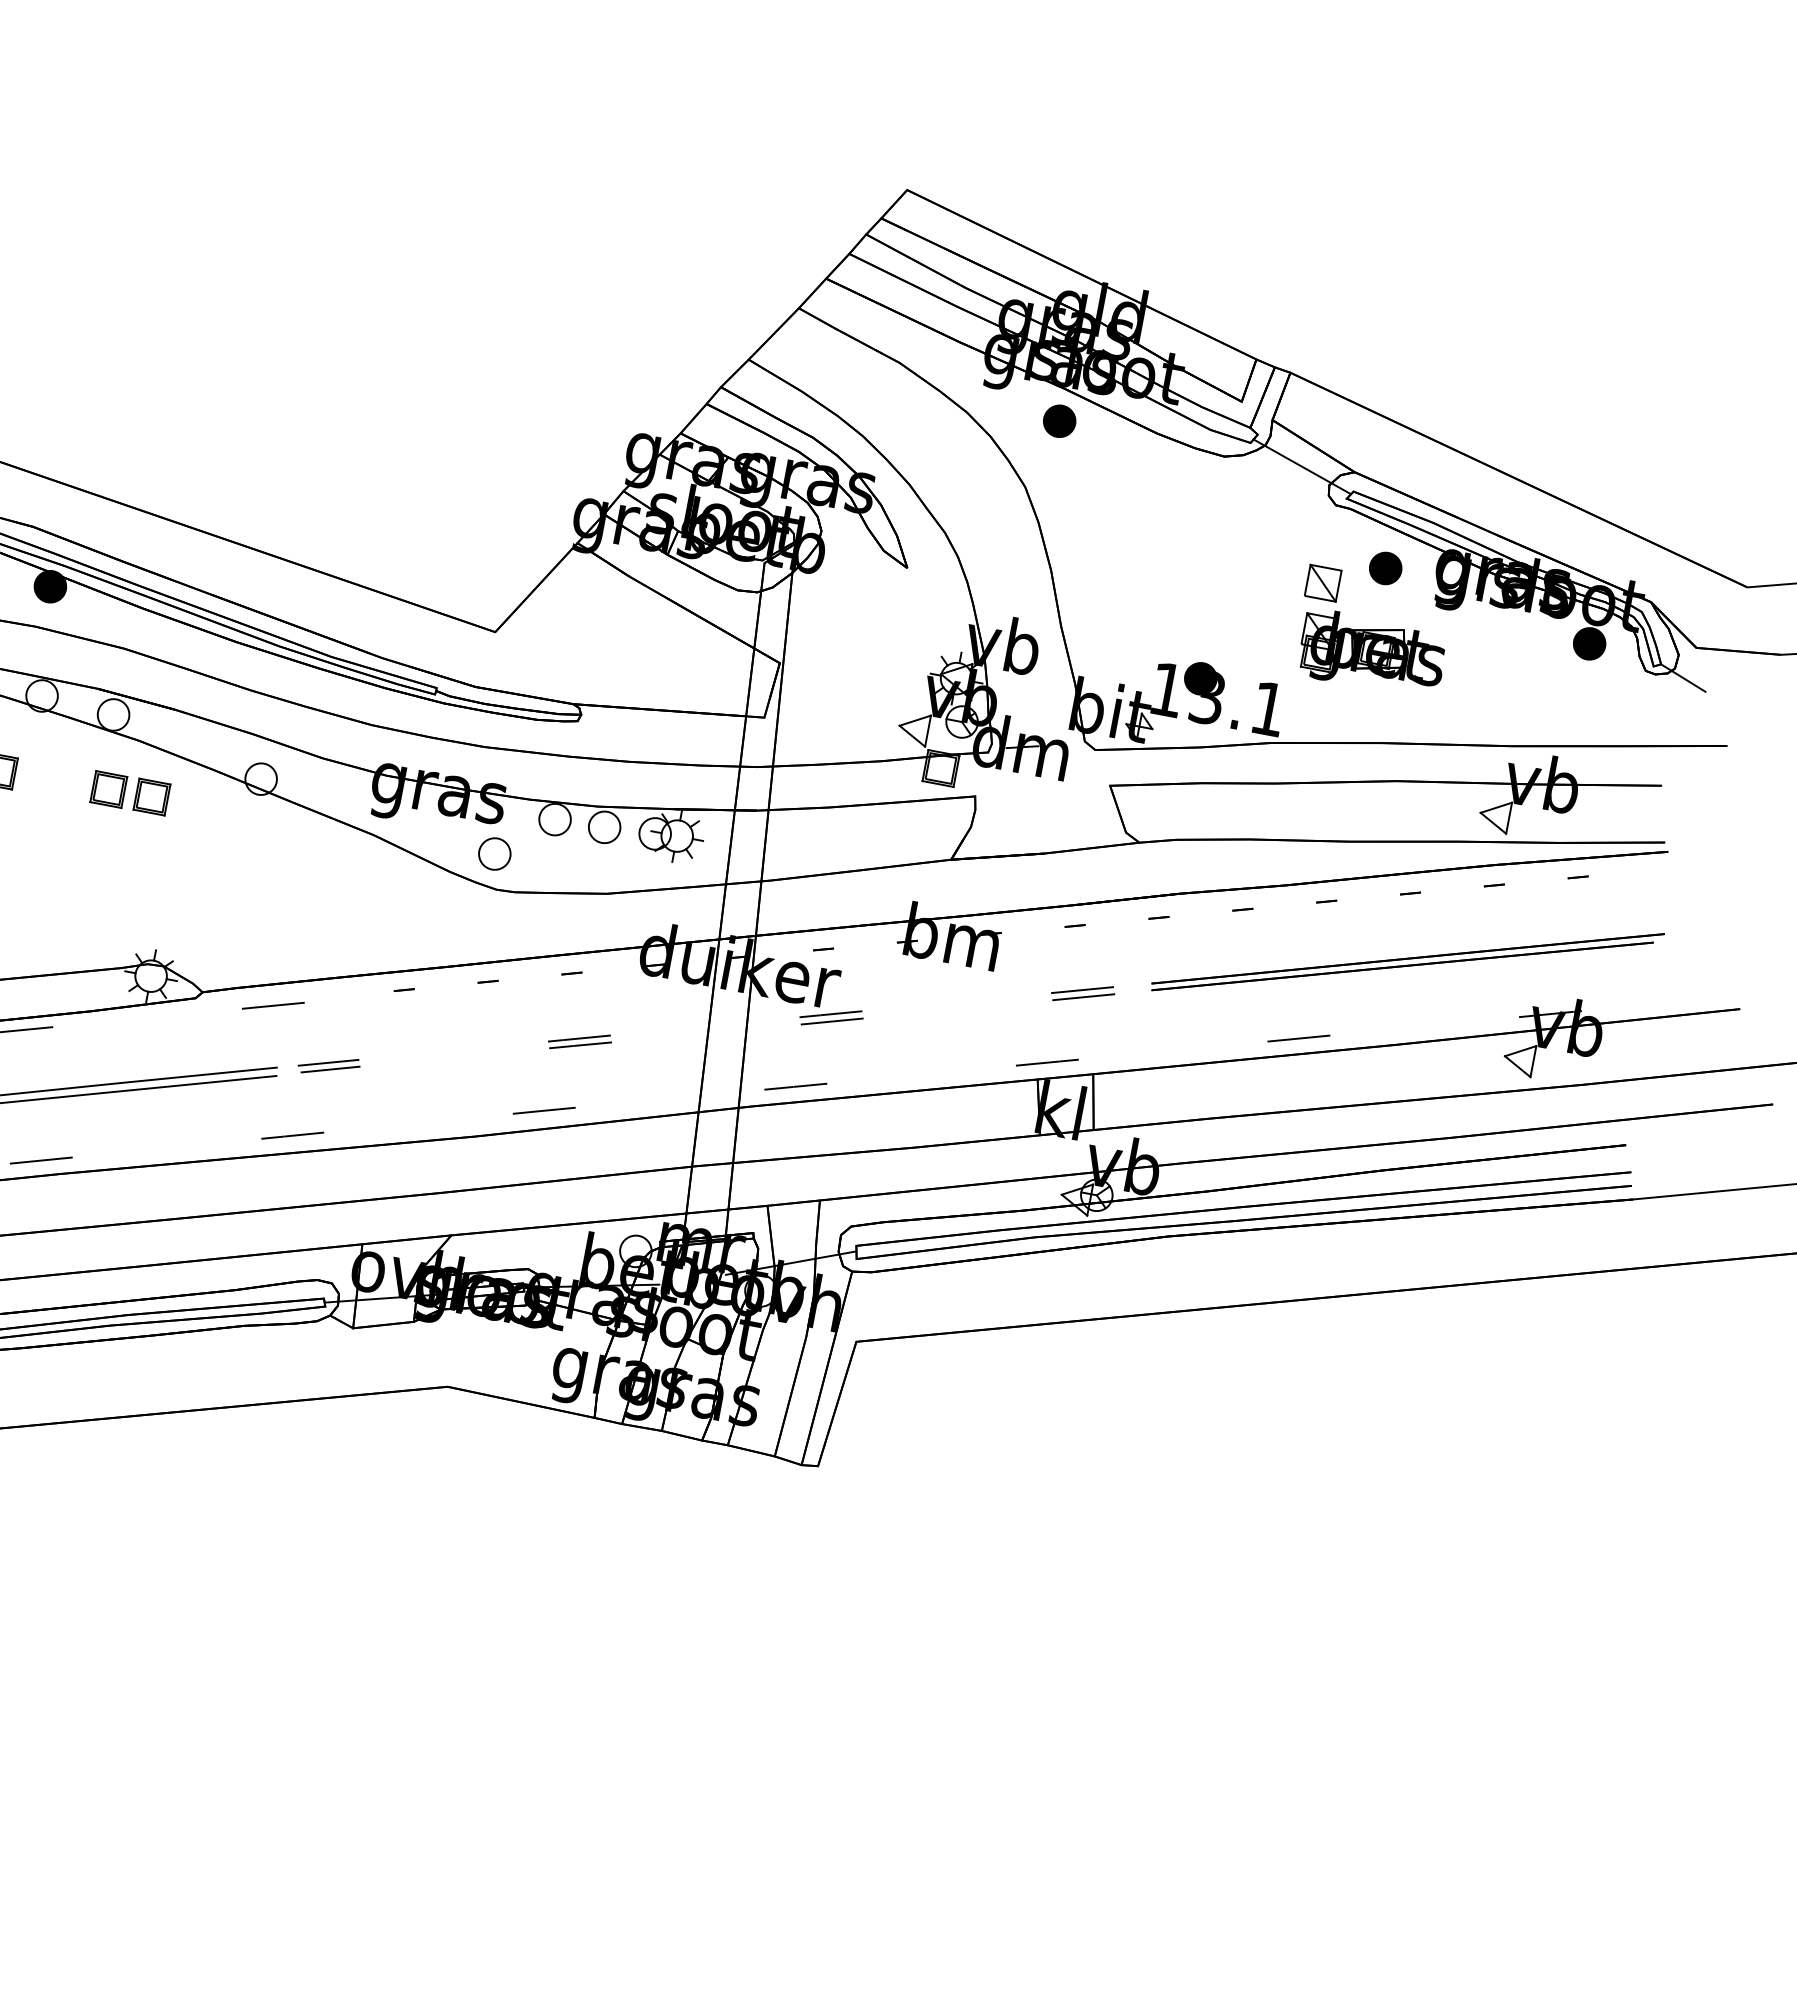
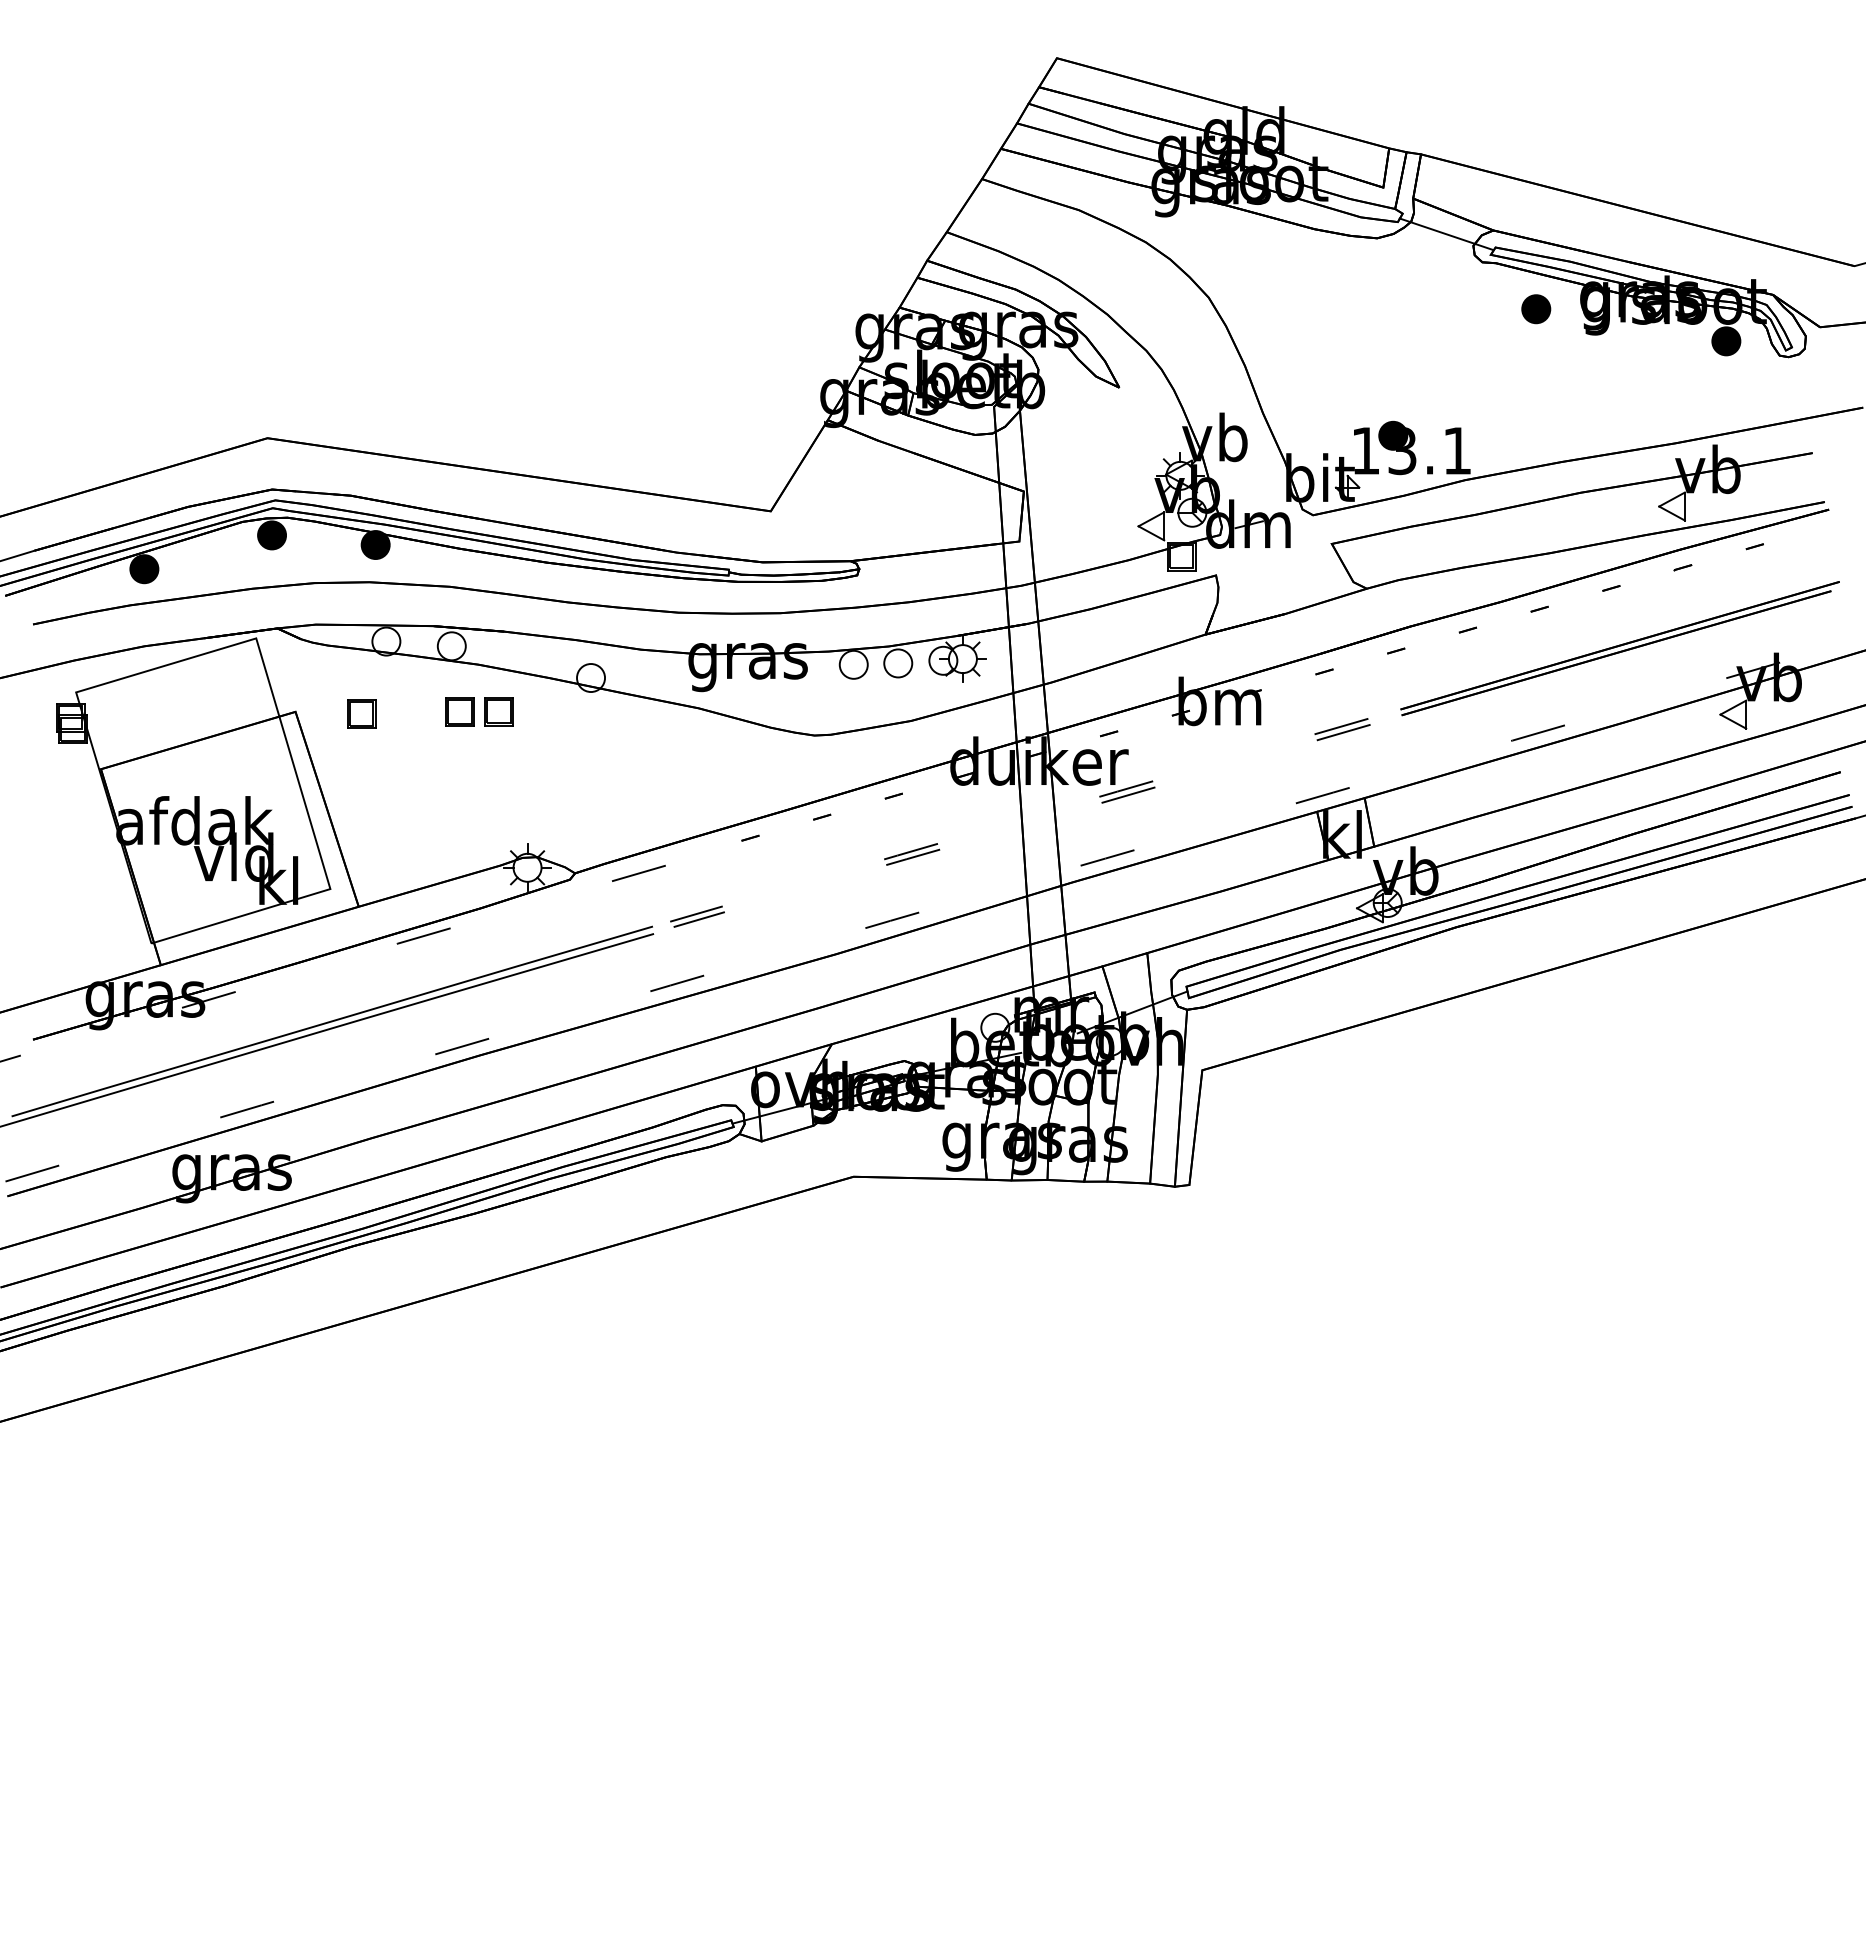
part: (1059, 421) -> (1227, 234), removed
part: (1373, 633) -> (1536, 367), removed
line: (1683, 677) -> (1813, 355), removed
part: (494, 853) -> (806, 704), removed

